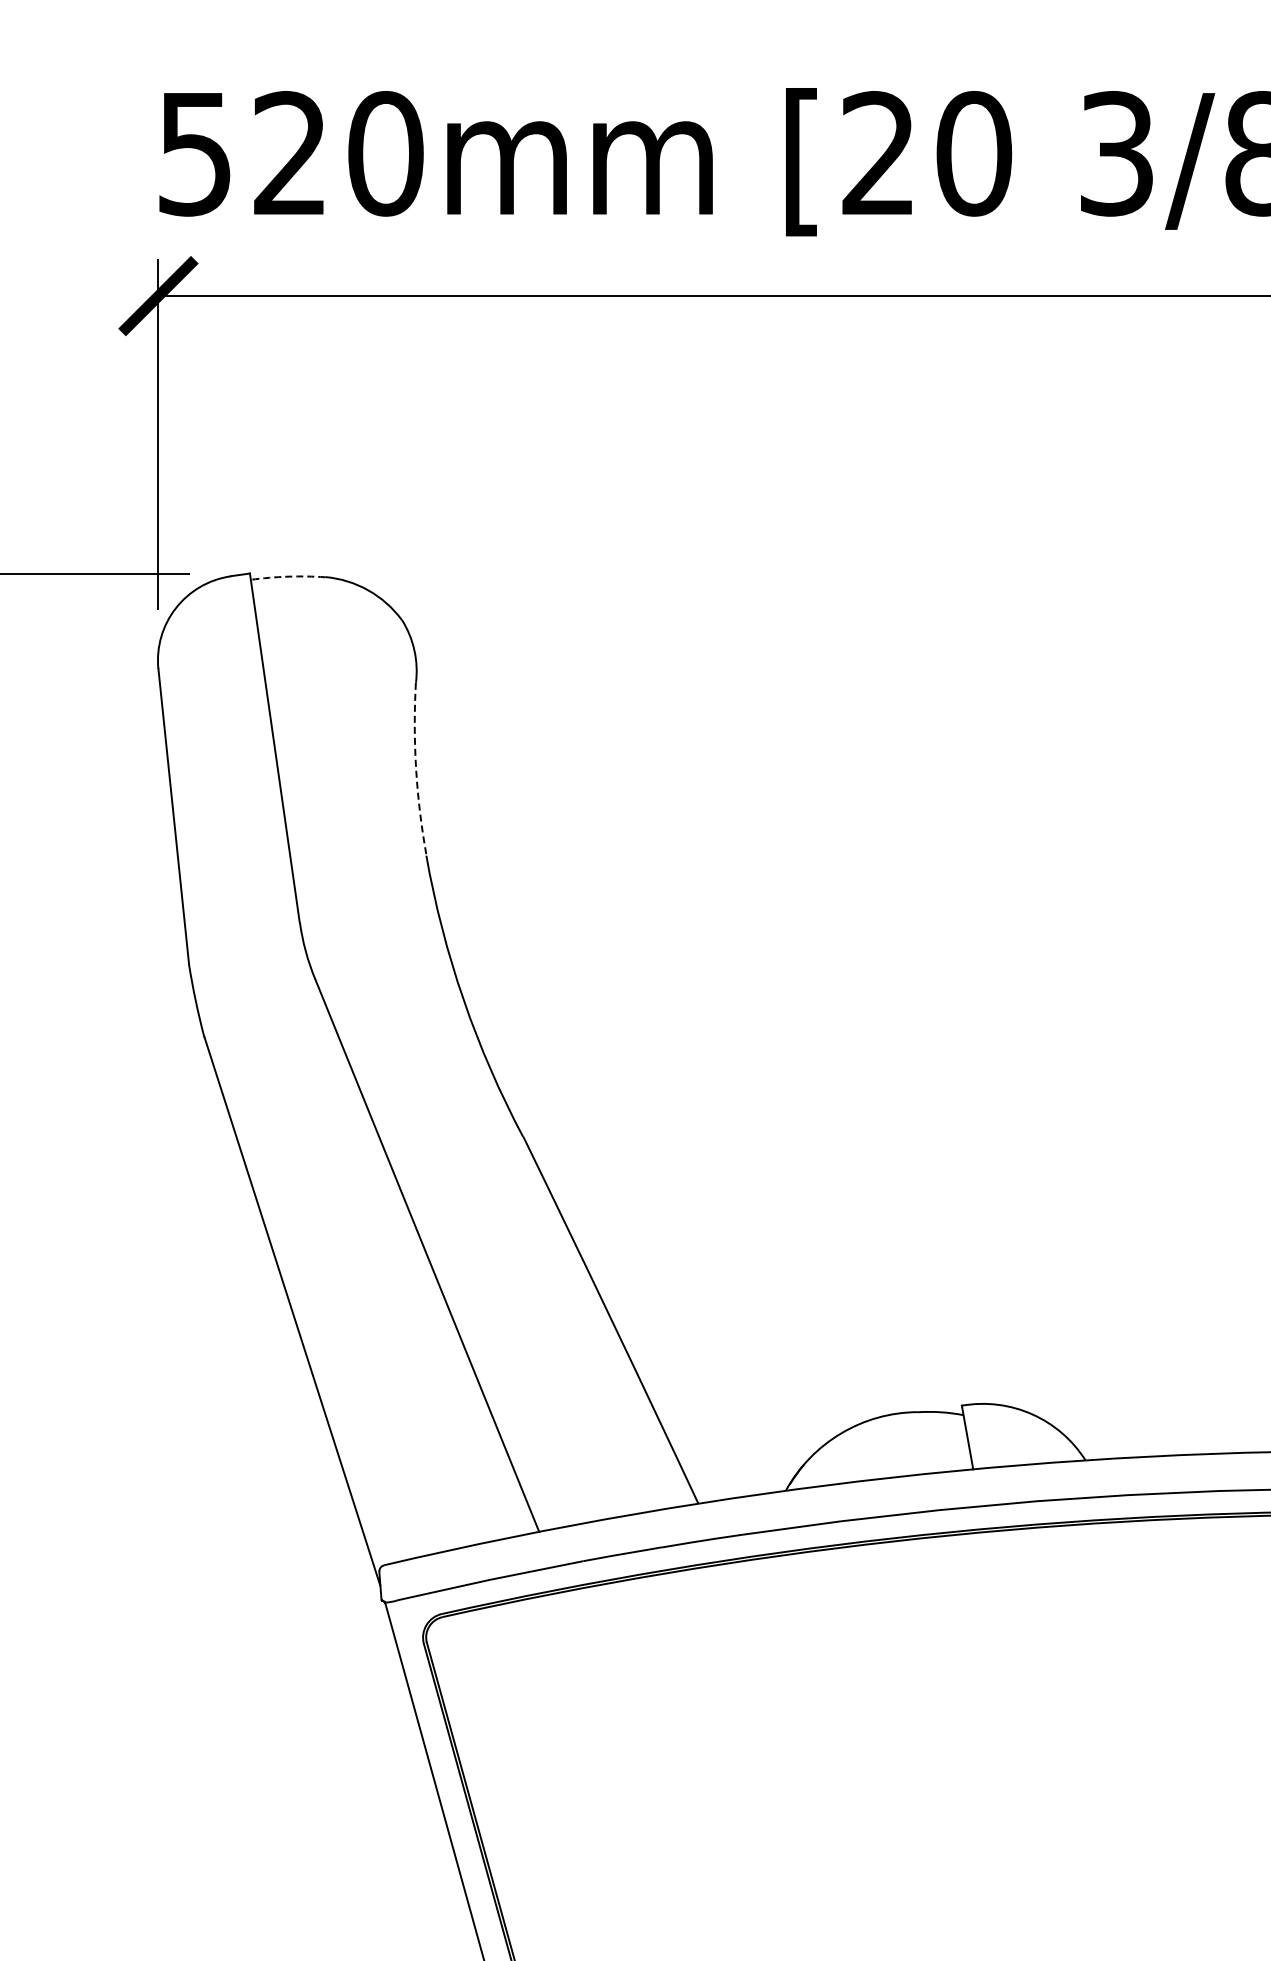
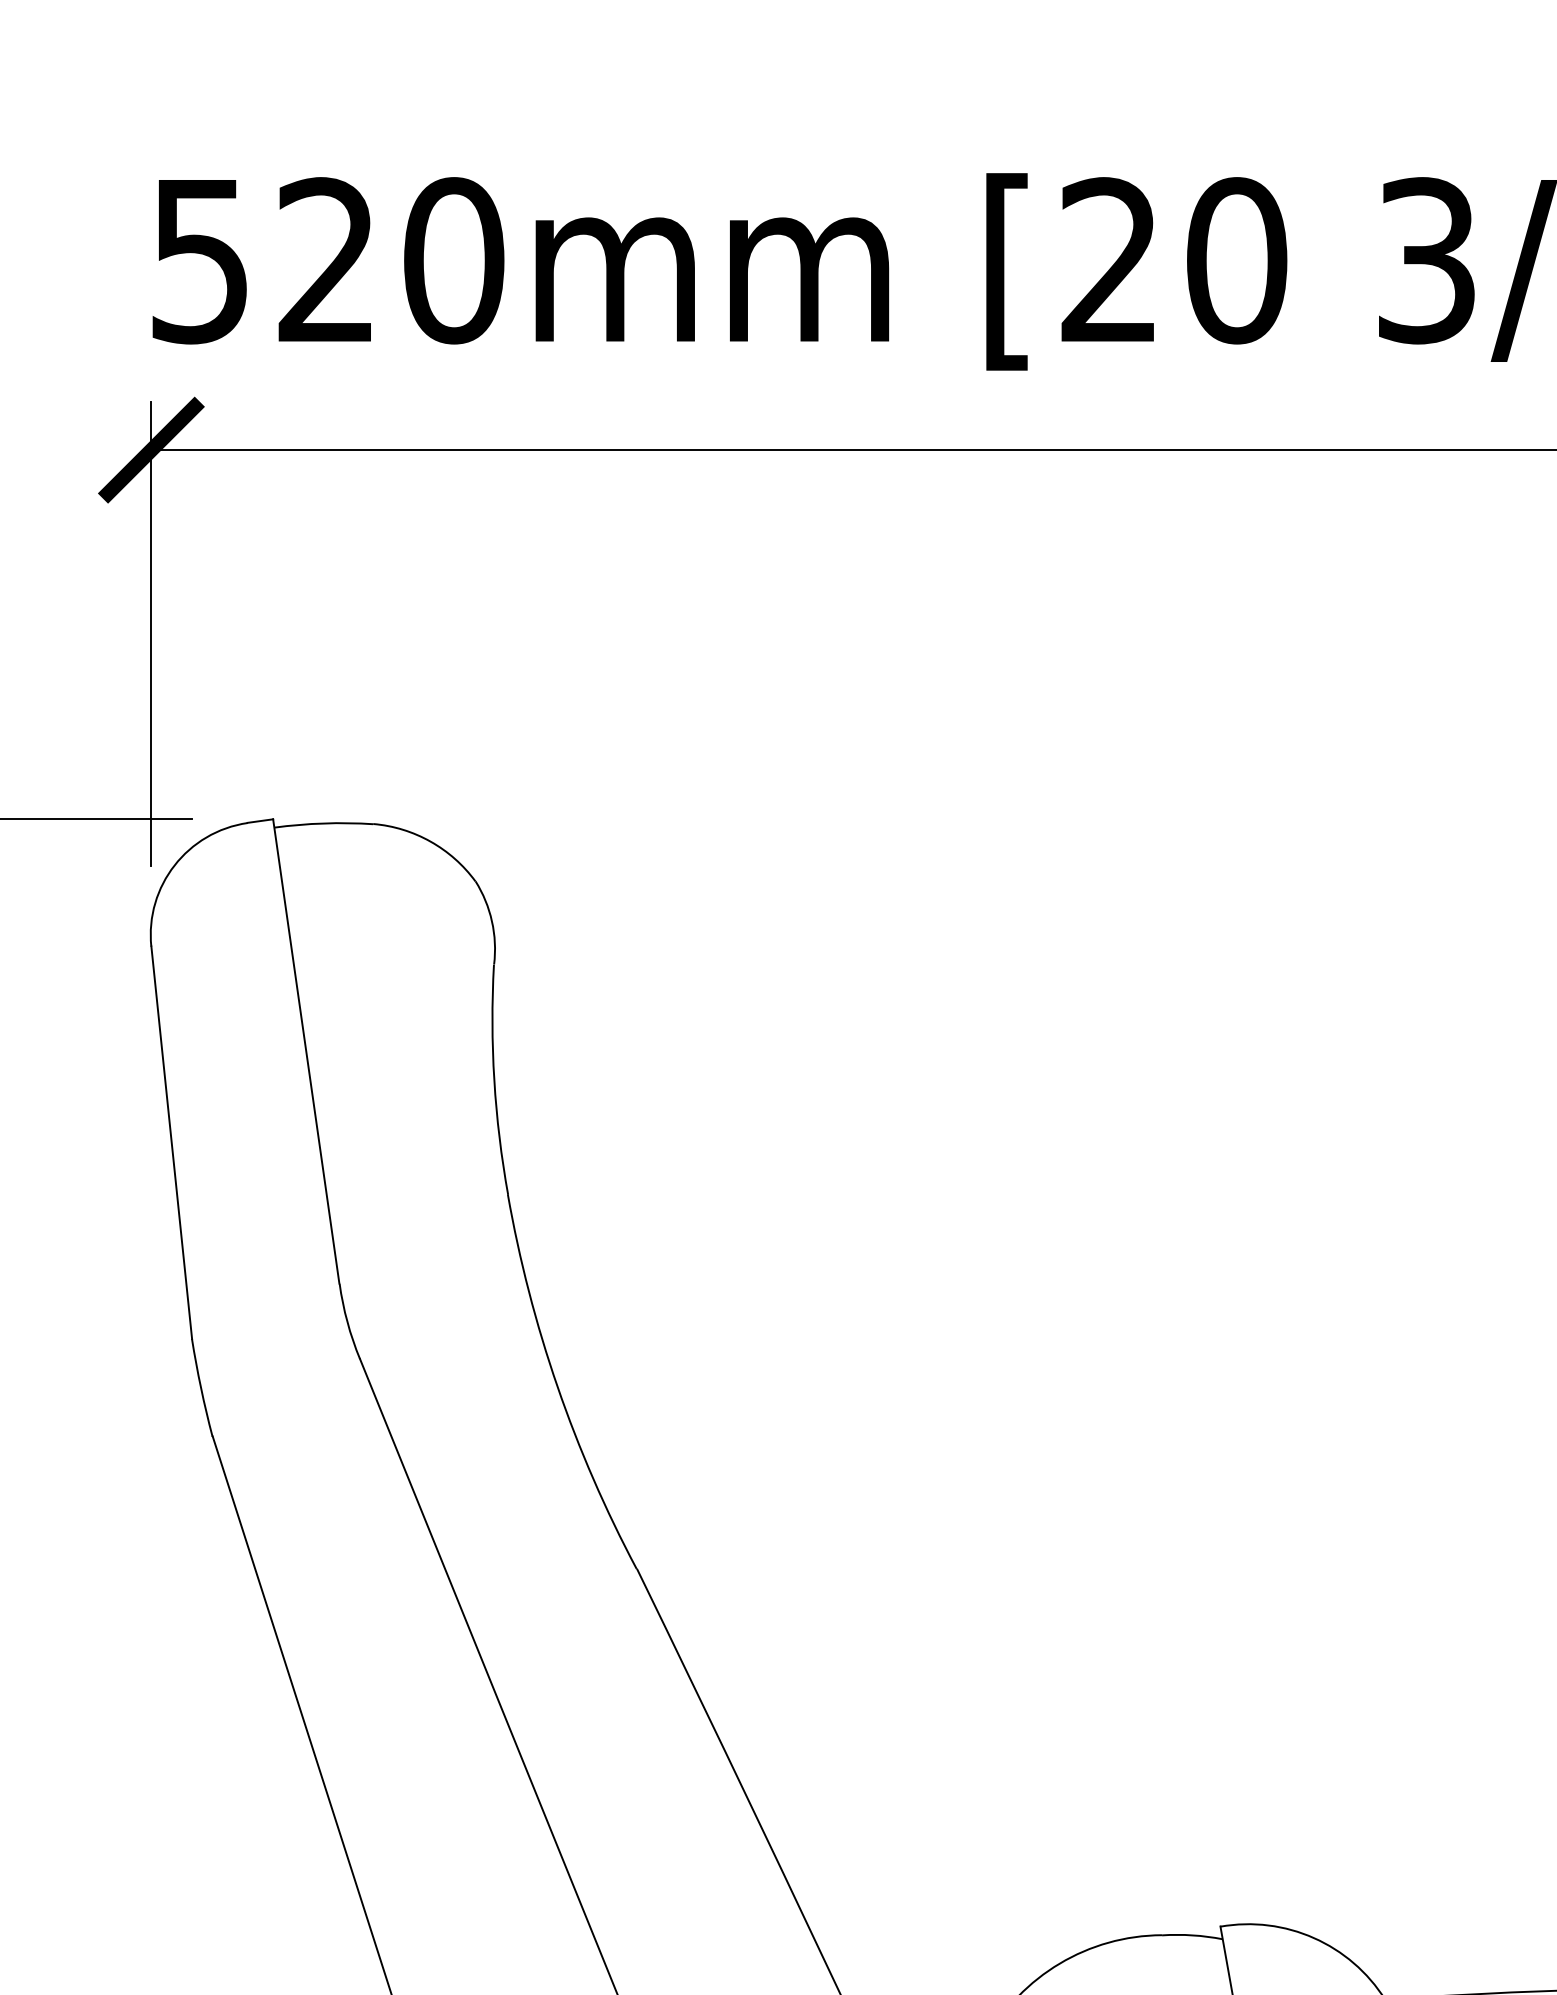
arc: (288, 576) -> (324, 823), dashed -> solid
arc: (416, 769) -> (494, 1080), dashed -> solid

